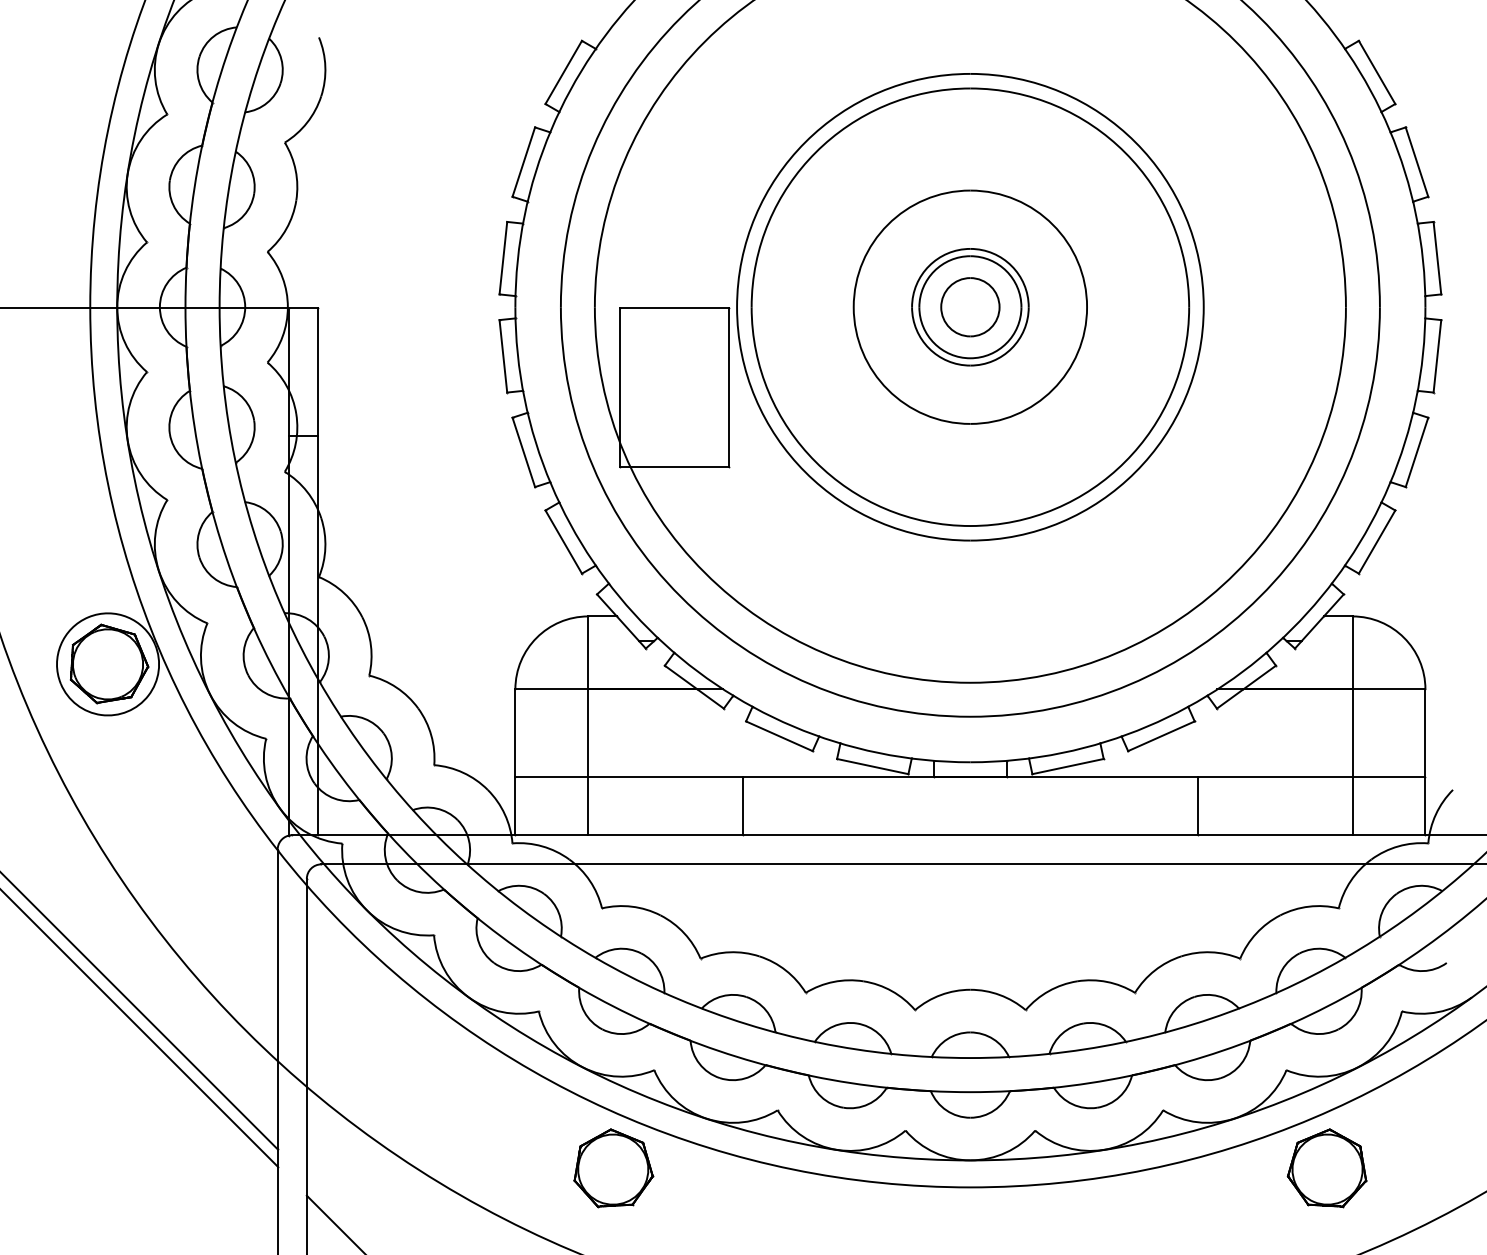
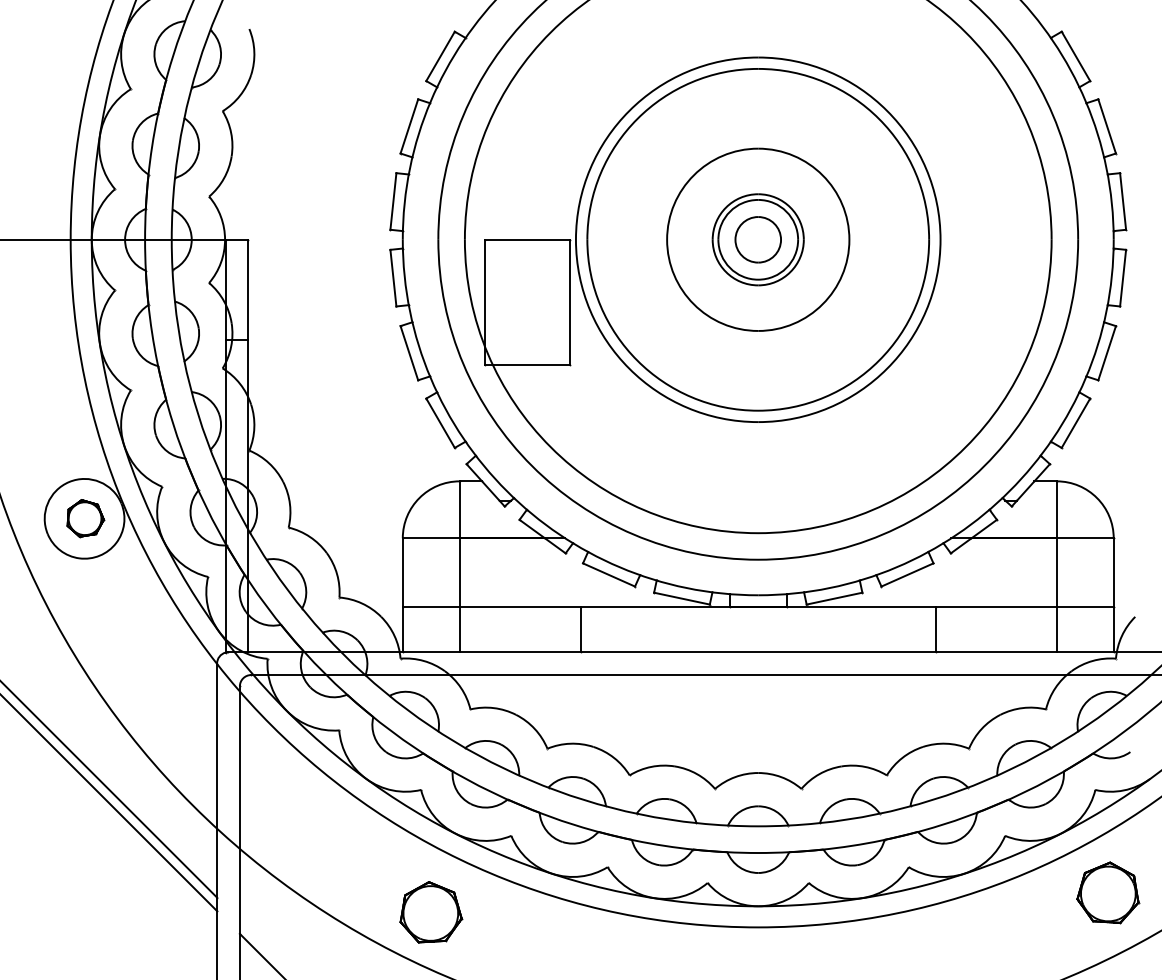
part: (109, 663) -> (85, 518), size x0.6
part: (613, 1168) -> (431, 912), moved
part: (1326, 1168) -> (1107, 893), moved

